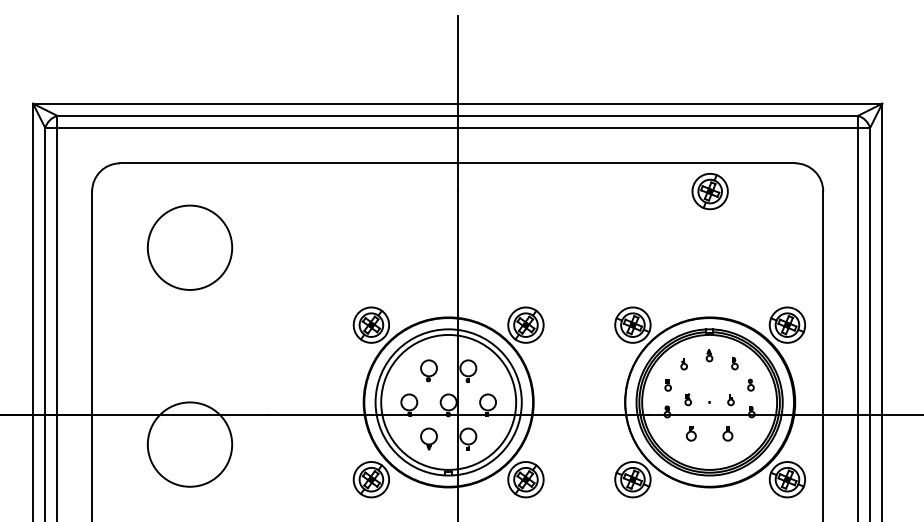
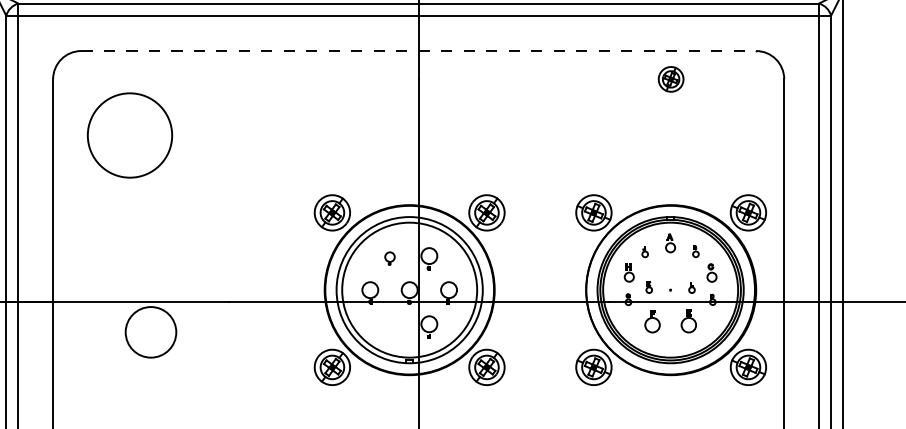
line: (458, 163) -> (419, 51), solid -> dashed
part: (709, 191) -> (670, 79), size x0.7
circle: (190, 247) -> (130, 135), moved
part: (709, 355) -> (670, 243), size x1.6
part: (428, 370) -> (389, 258), size x0.6
part: (750, 384) -> (711, 272), size x1.6
part: (667, 385) -> (628, 273), size x1.6
part: (690, 433) -> (651, 321), size x1.6
part: (727, 433) -> (688, 321), size x1.6
part: (428, 438) -> (389, 326), removed
circle: (189, 444) -> (150, 332), size x0.6

